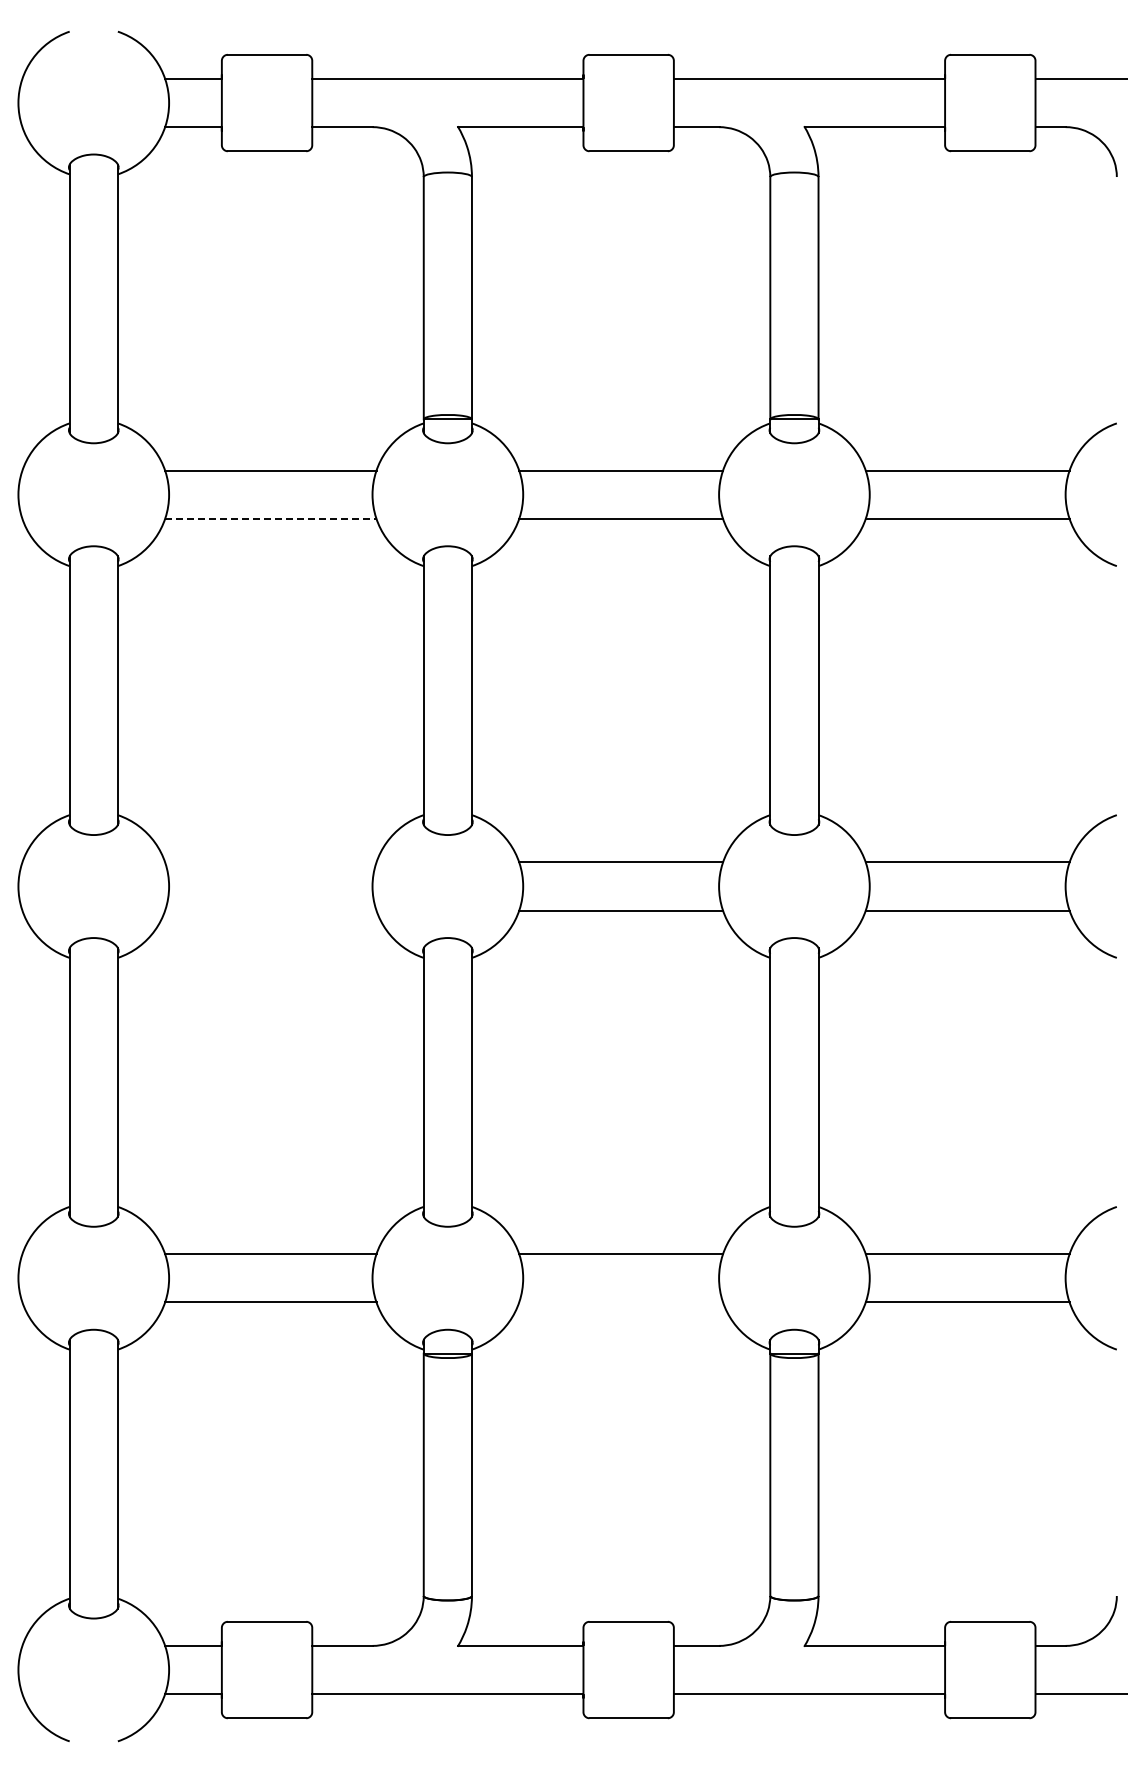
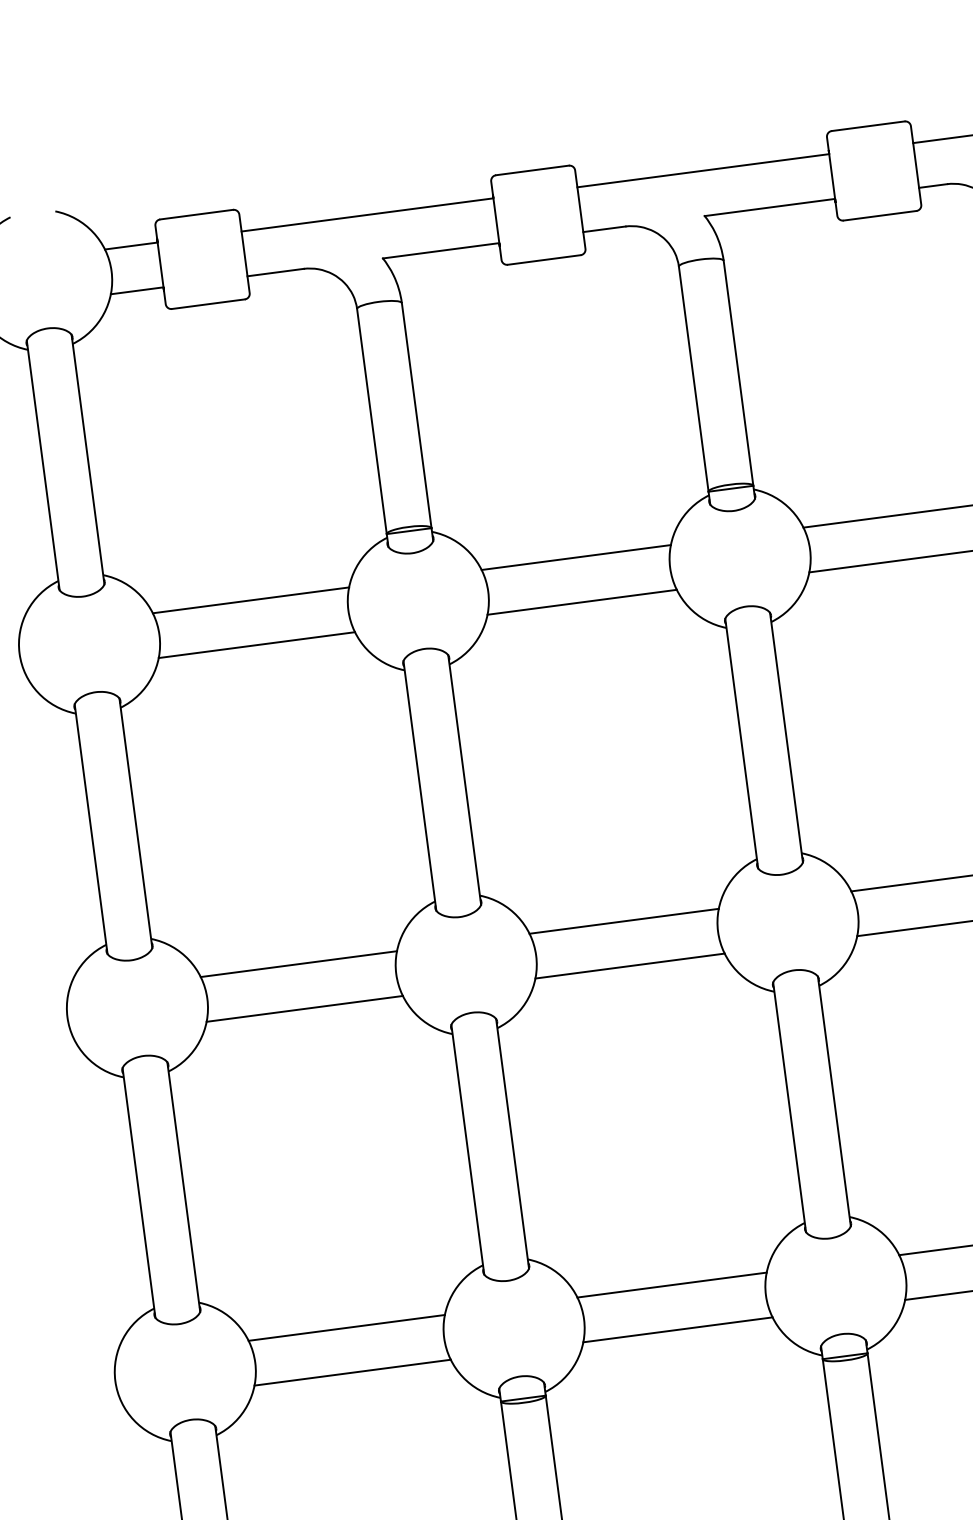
line: (270, 518) -> (256, 644), dashed -> solid
line: (270, 862) -> (298, 964), added
line: (270, 910) -> (304, 1008), added
line: (621, 1302) -> (678, 1329), added

